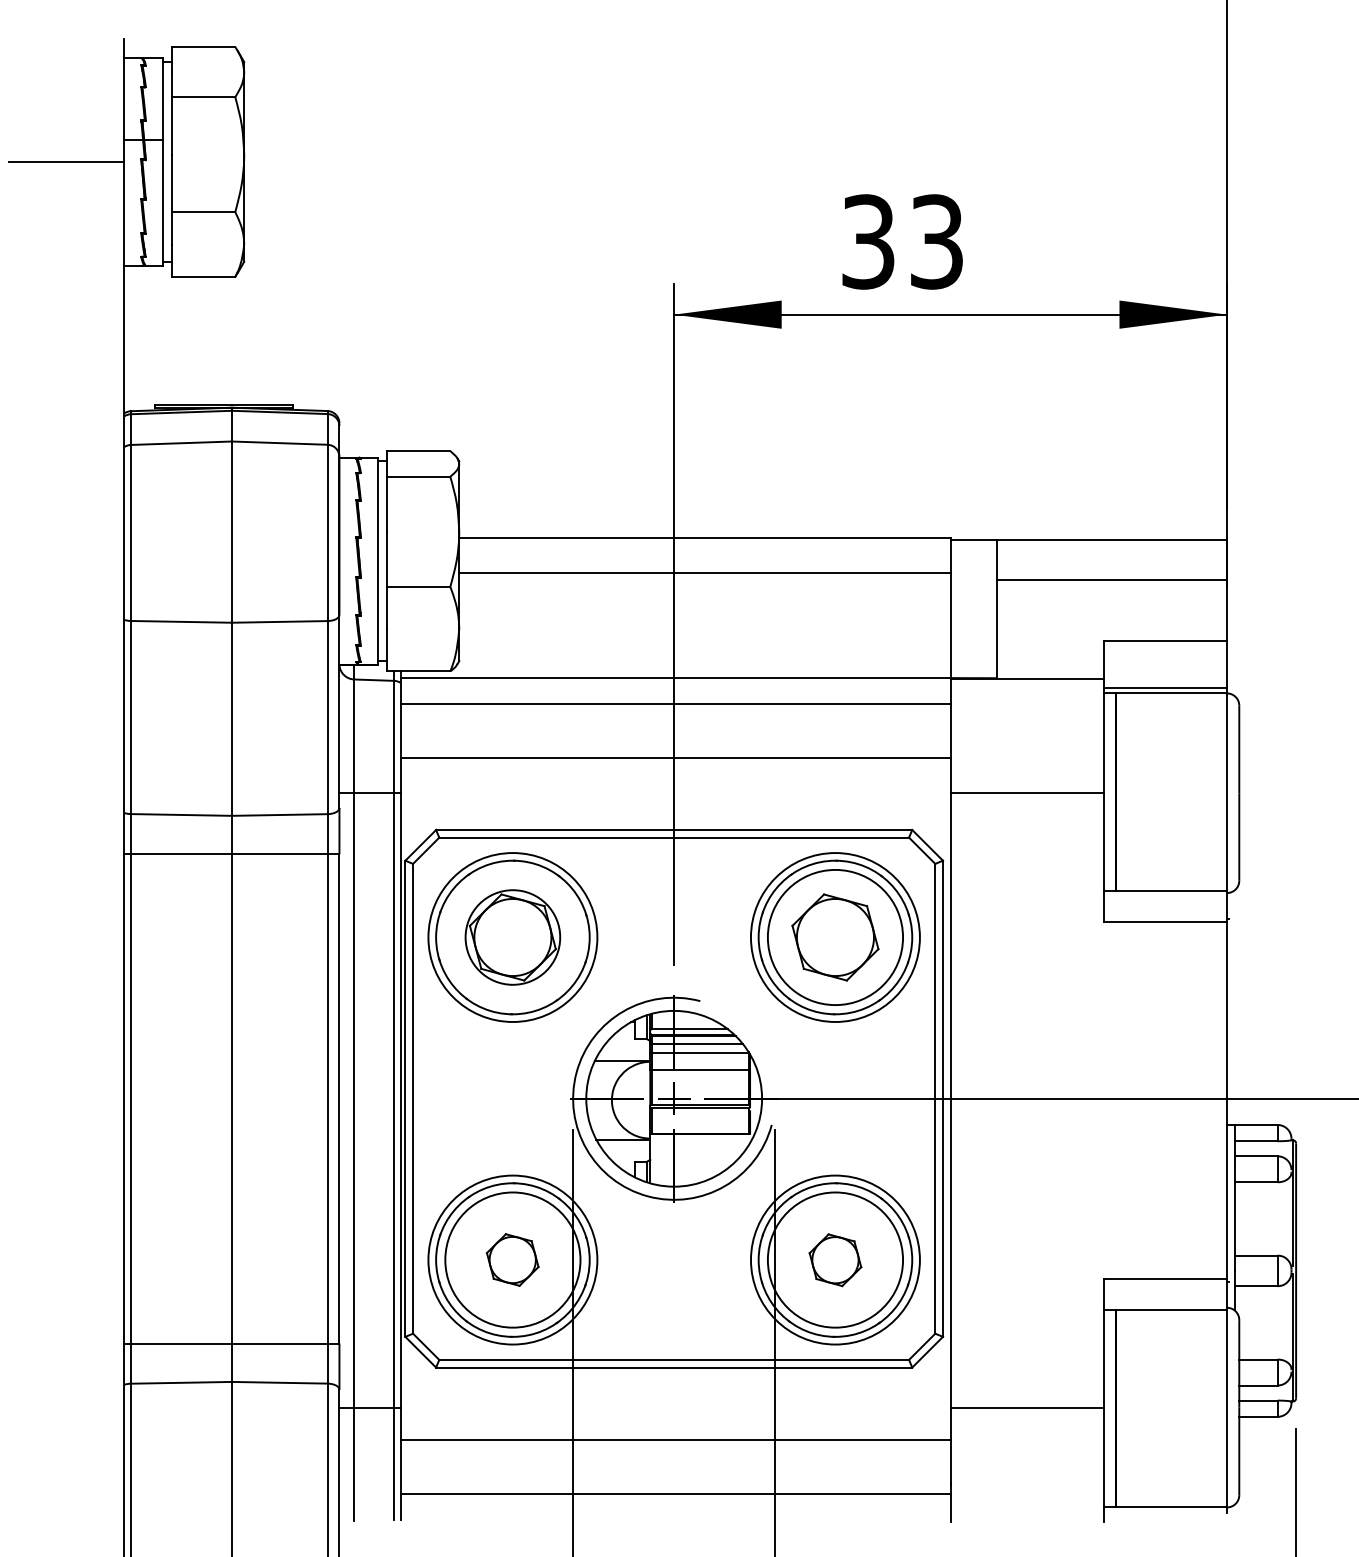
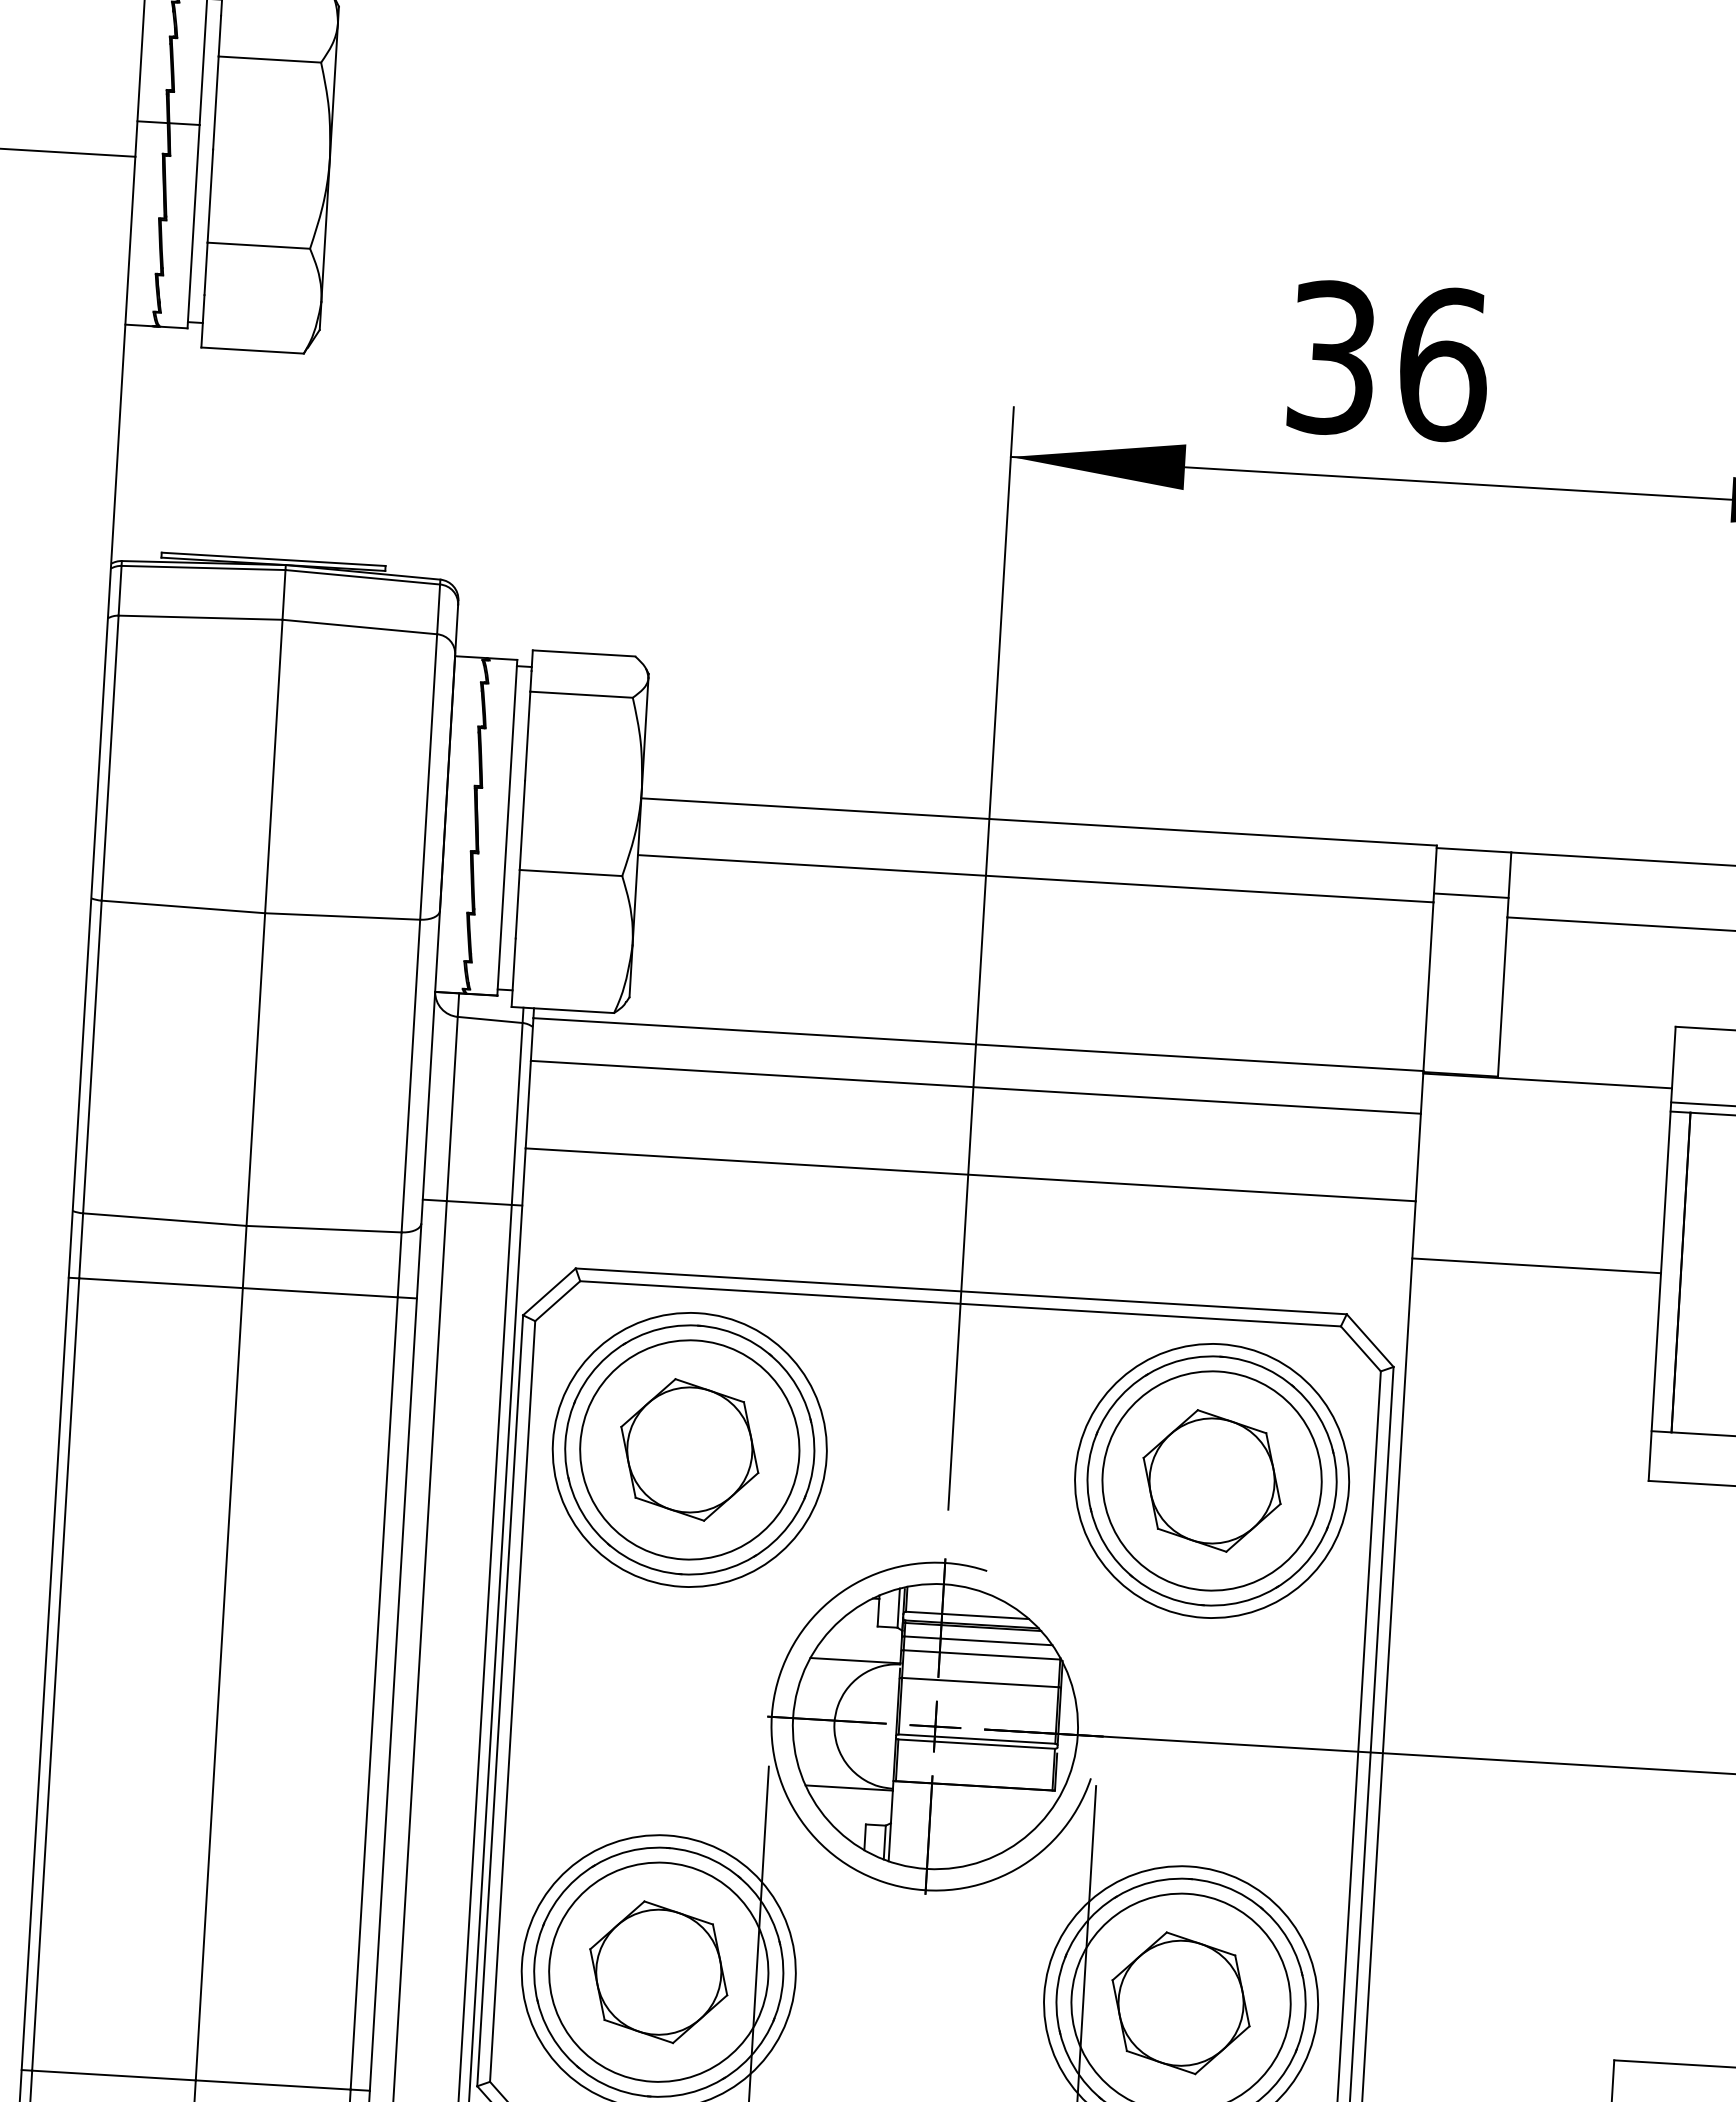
text: (937, 241) -> (1444, 363), 33 -> 36
line: (973, 567) -> (1471, 895), added
circle: (512, 937) -> (689, 1449), size x1.43
part: (512, 1259) -> (658, 1971), size x1.67
part: (835, 1260) -> (1181, 2003), size x1.67

